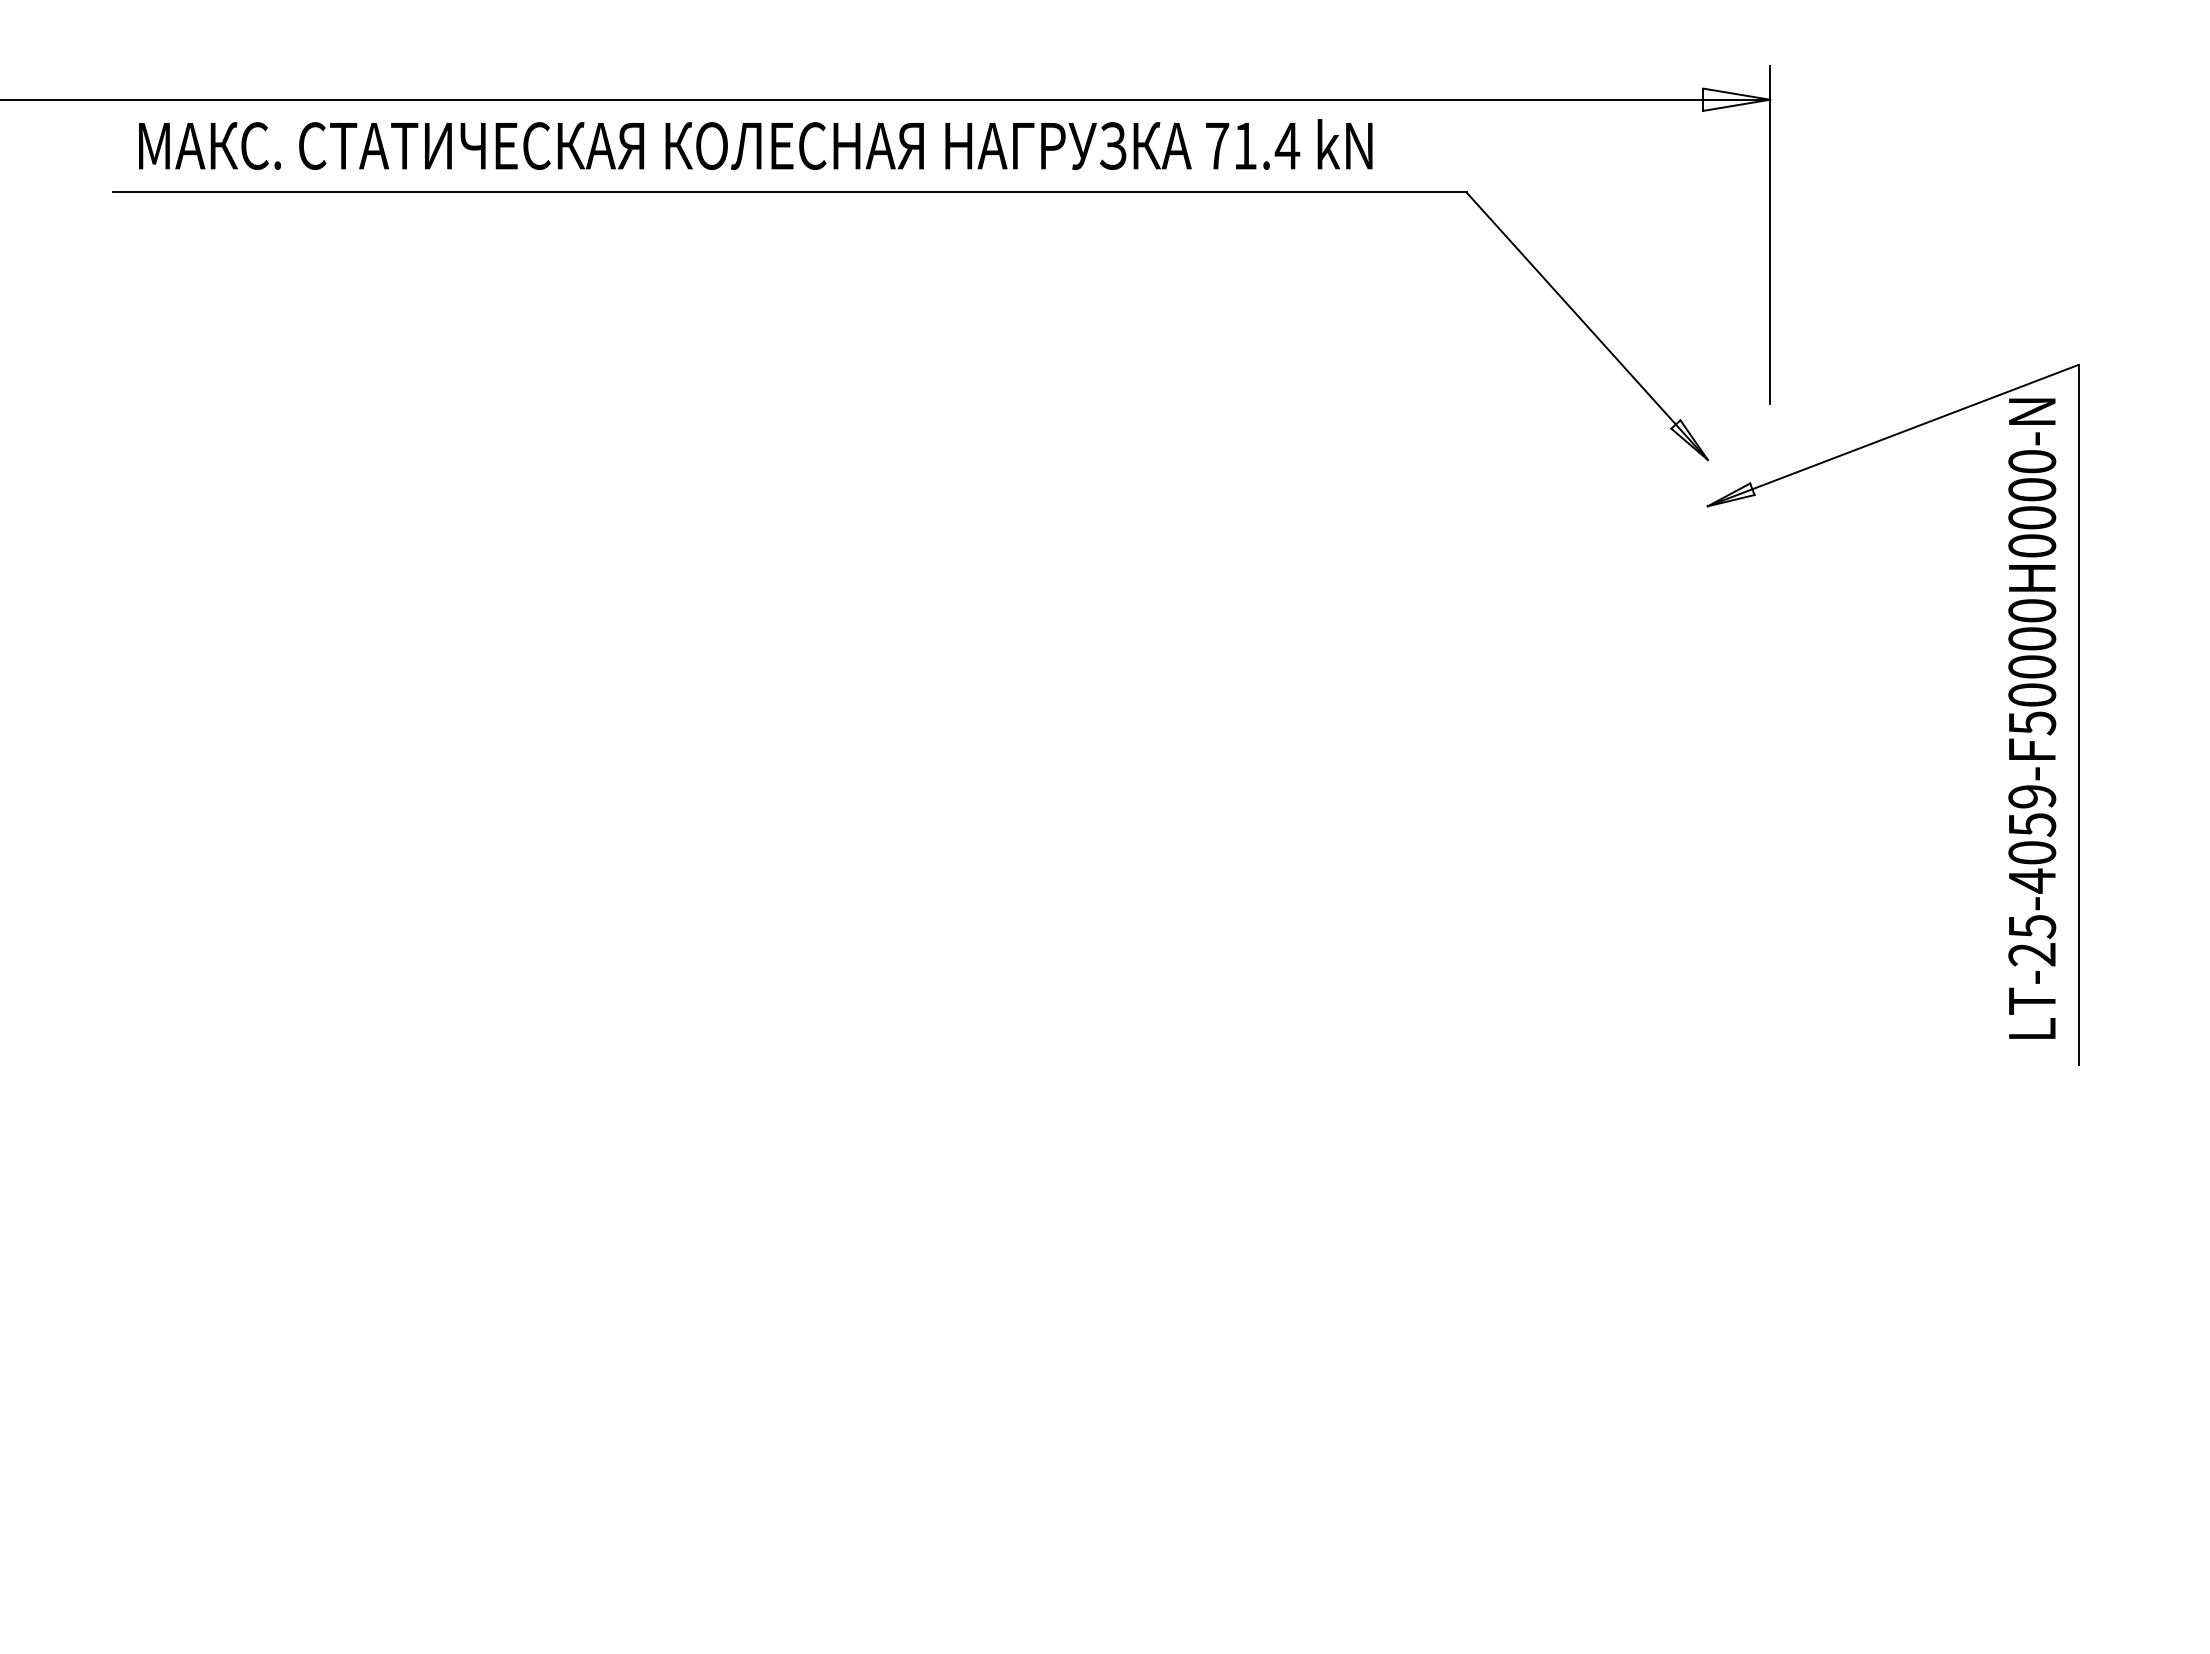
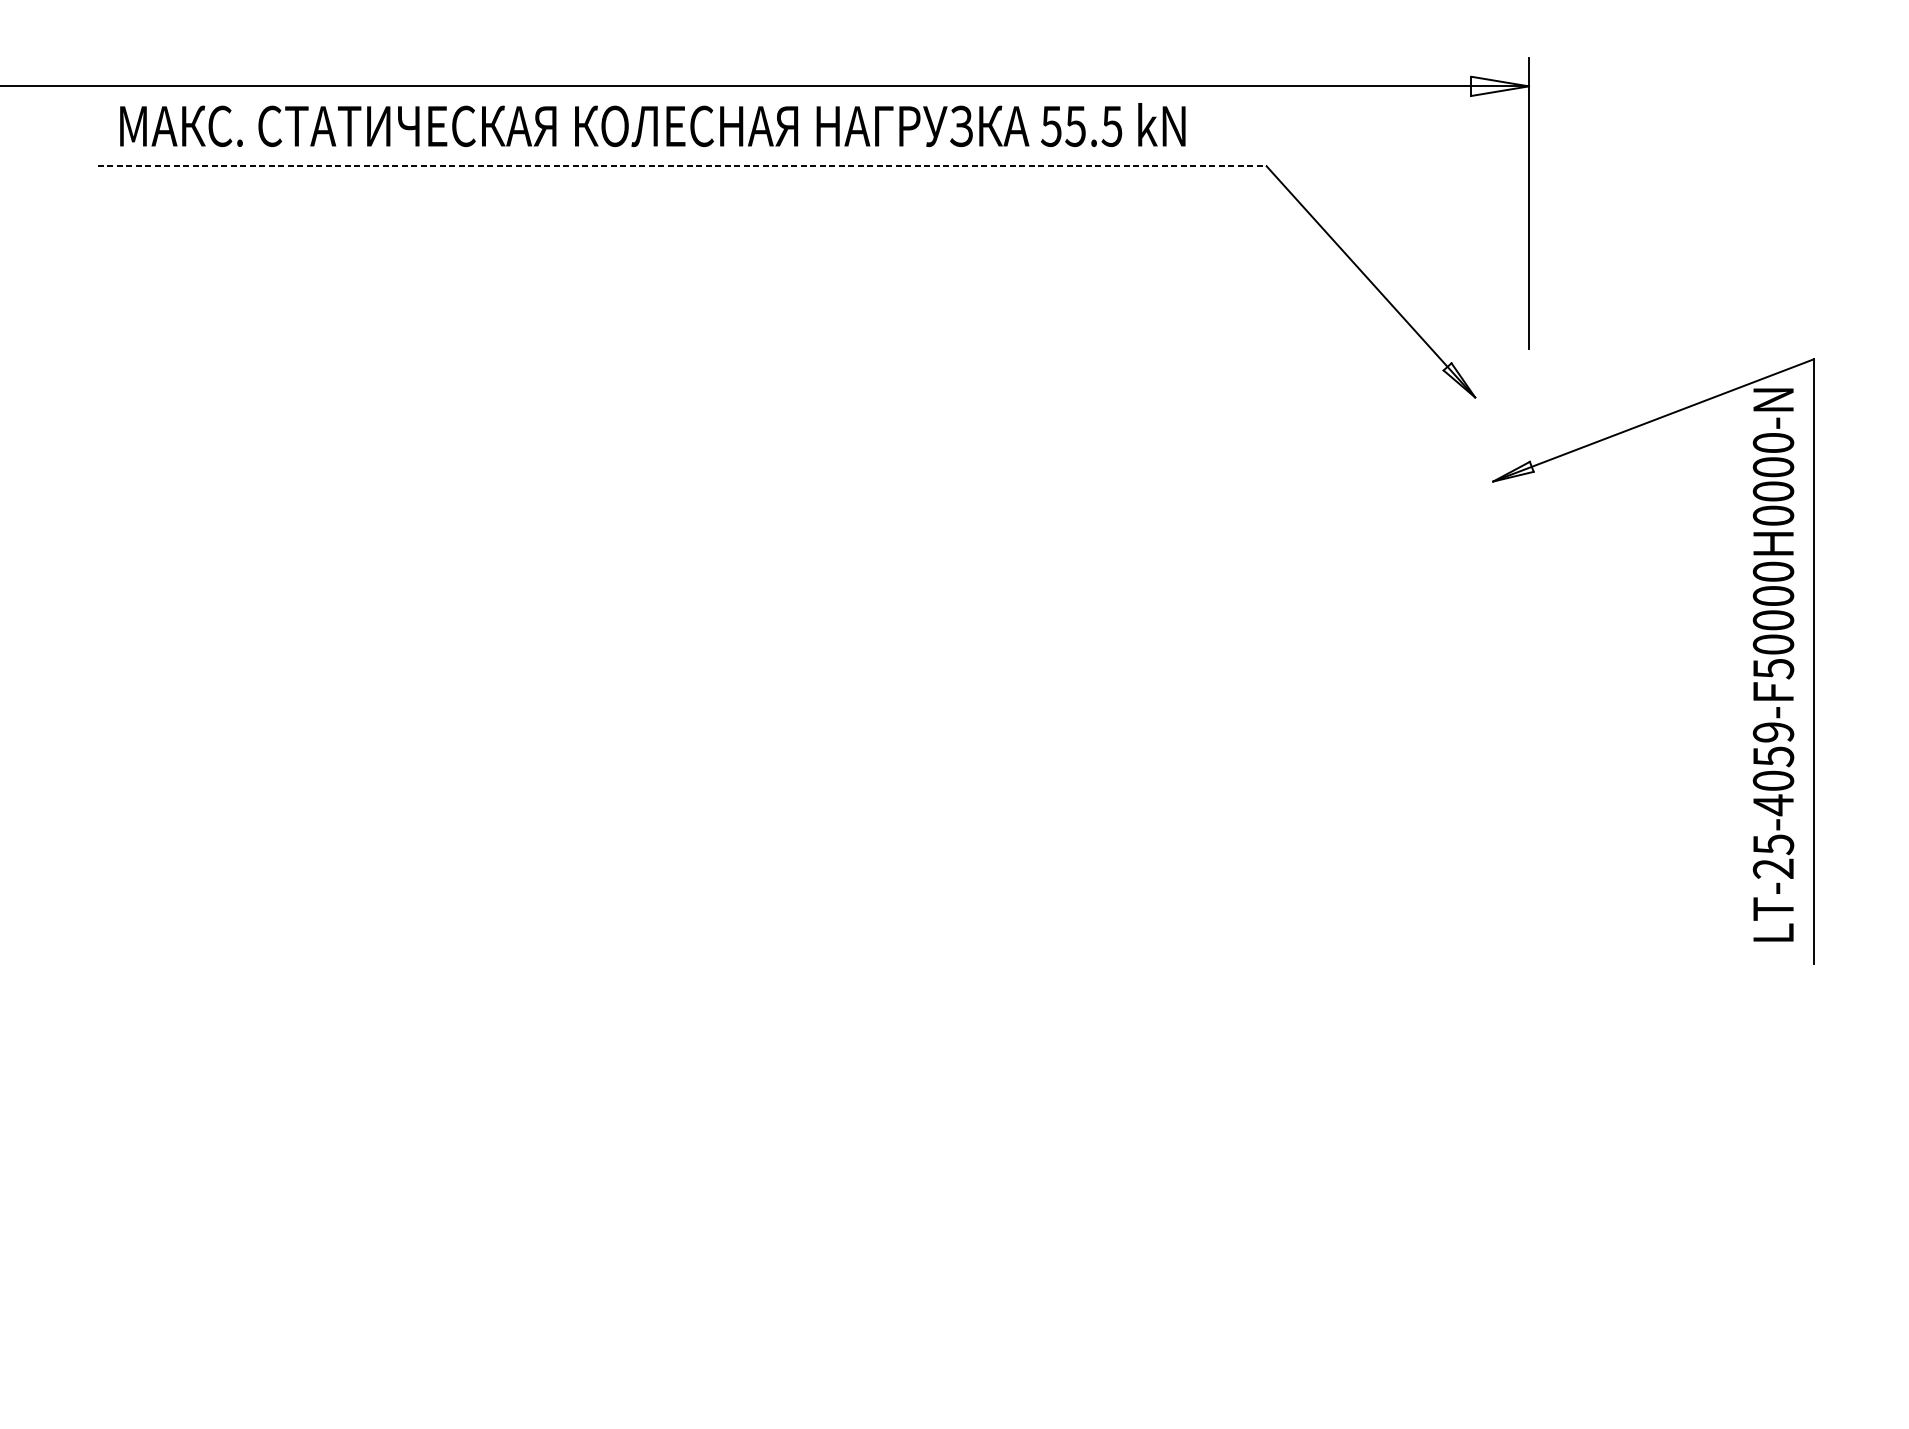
text: (1252, 146) -> (1081, 126), 71.4 -> 55.5
line: (789, 192) -> (682, 166), solid -> dashed
part: (2009, 714) -> (1753, 661), moved

